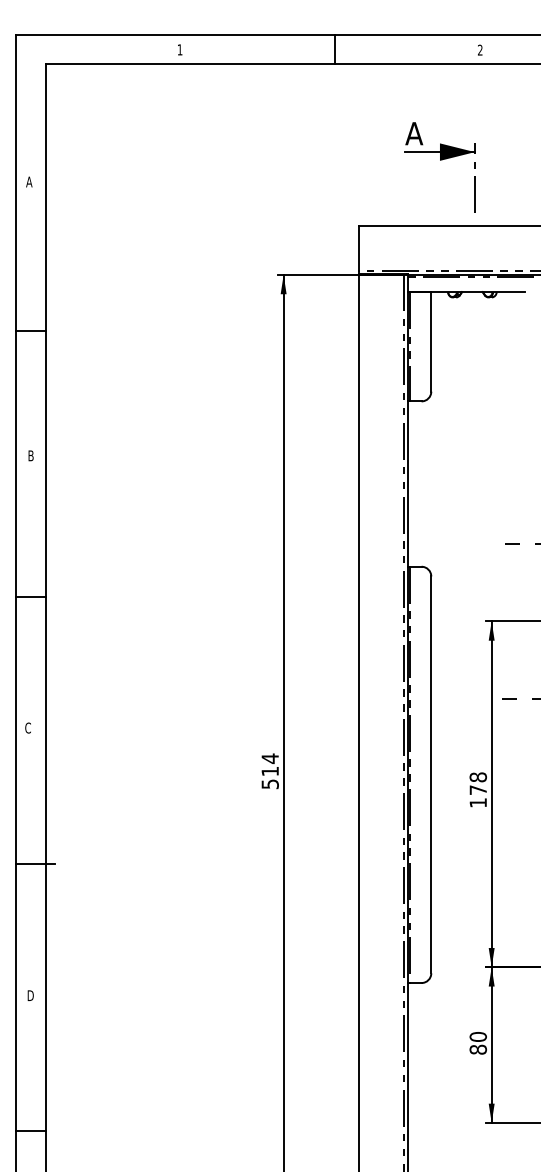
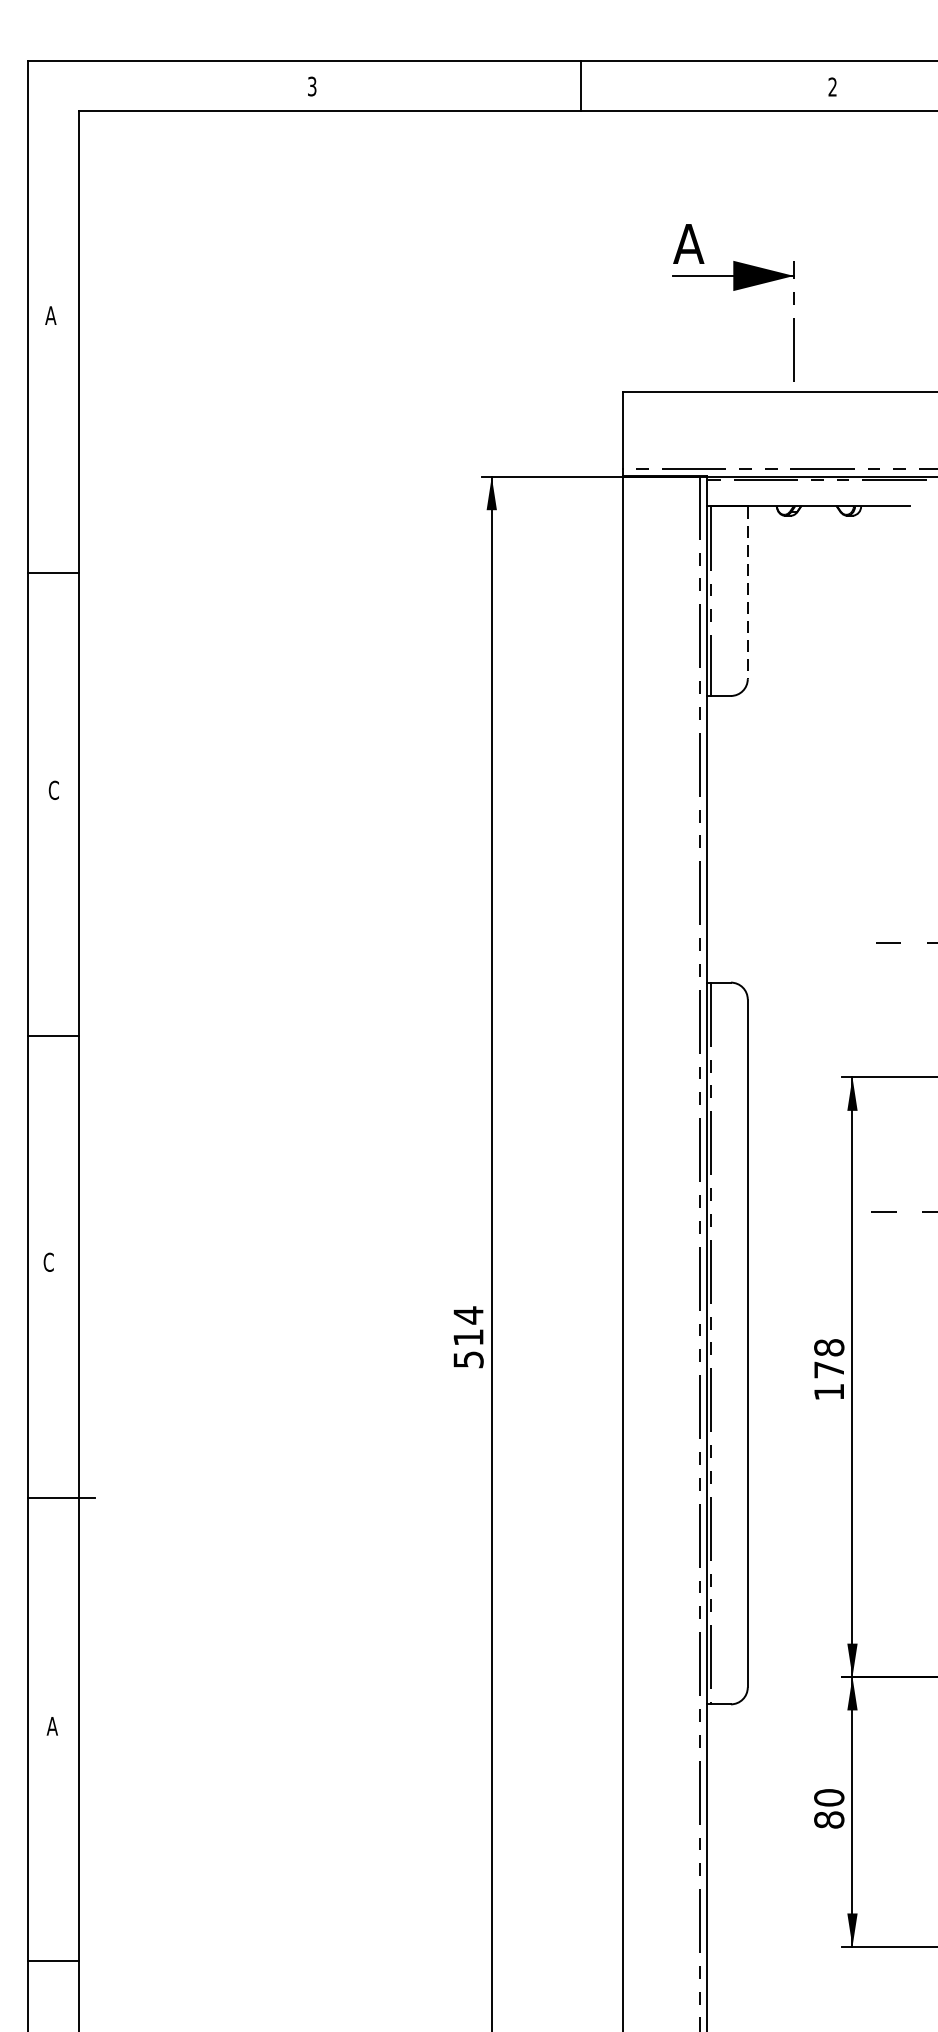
text: (179, 49) -> (311, 85), 1 -> 3
part: (440, 160) -> (734, 290), moved
line: (431, 341) -> (748, 592), solid -> dashed
text: (30, 455) -> (52, 789), B -> C
text: (30, 995) -> (52, 1725), D -> A

